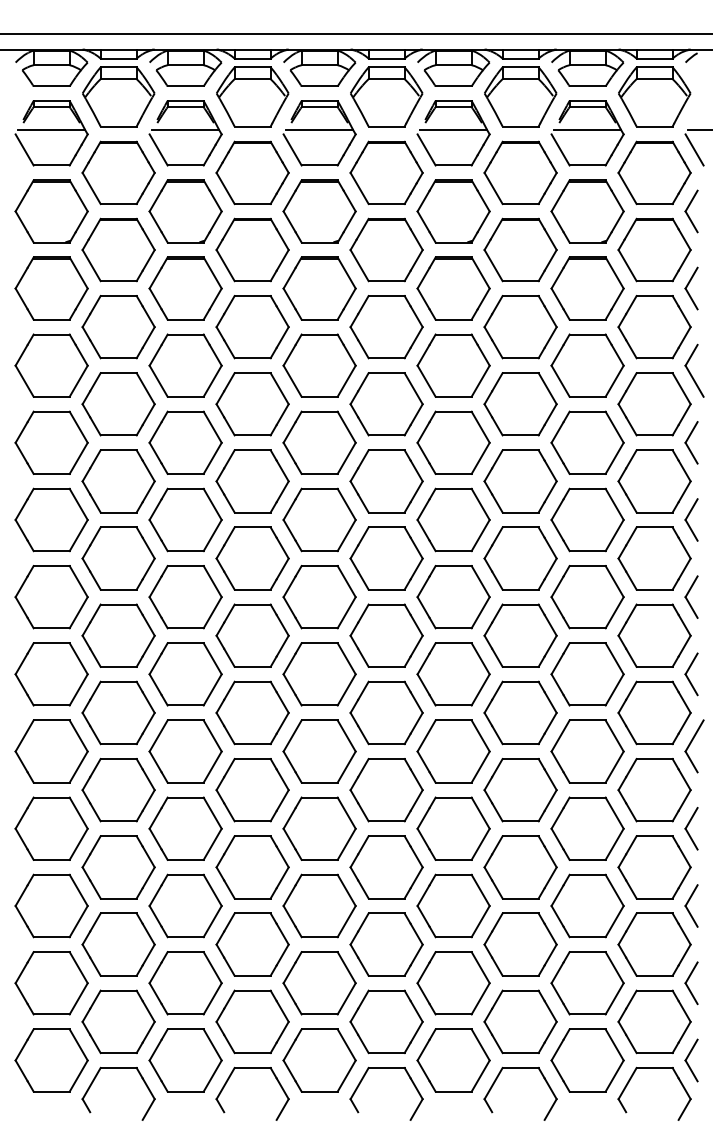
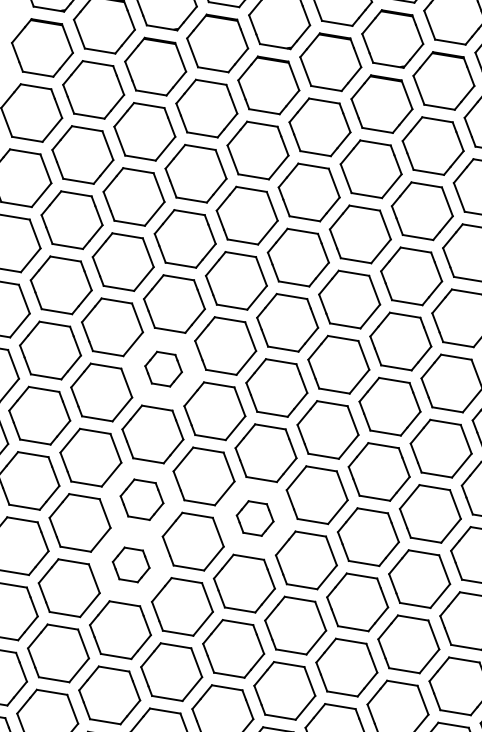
part: (252, 635) -> (163, 369), size x0.6
part: (252, 790) -> (141, 499), size x0.7
part: (386, 790) -> (255, 518), size x0.6
part: (252, 867) -> (131, 564), size x0.6

